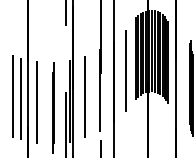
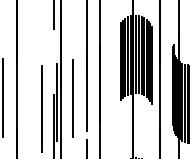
line: (126, 71) -> (111, 73), removed
line: (21, 98) -> (11, 99), removed
line: (37, 102) -> (26, 103), removed

